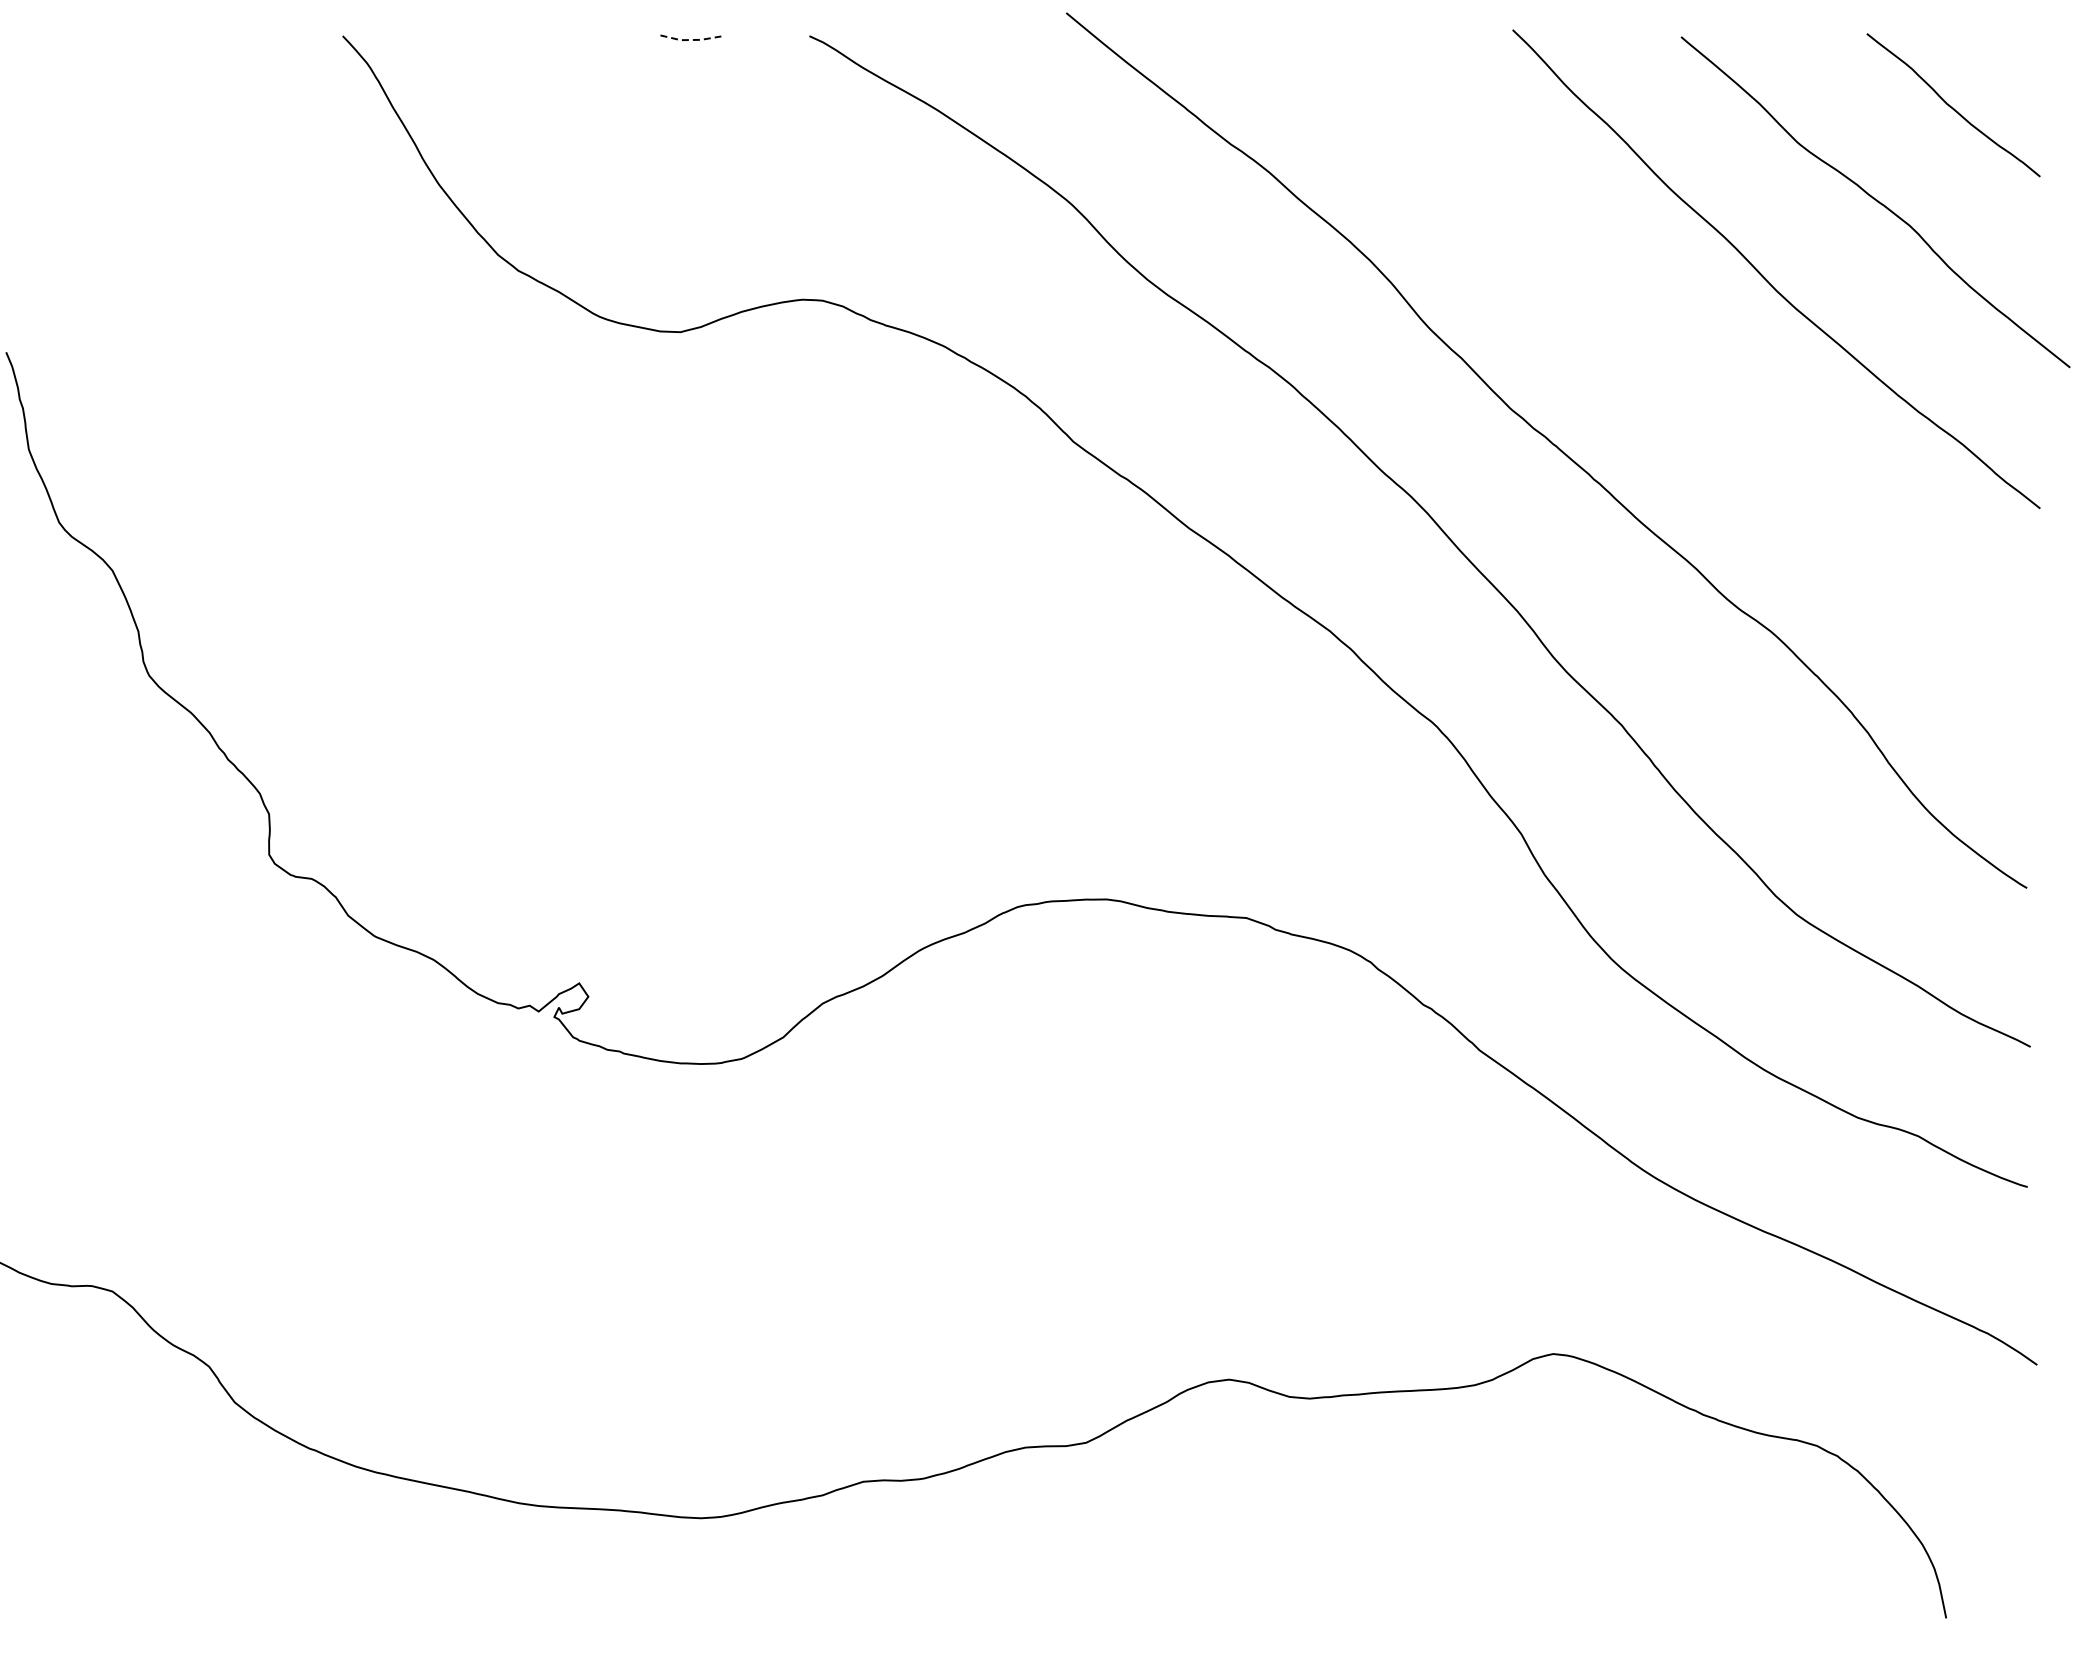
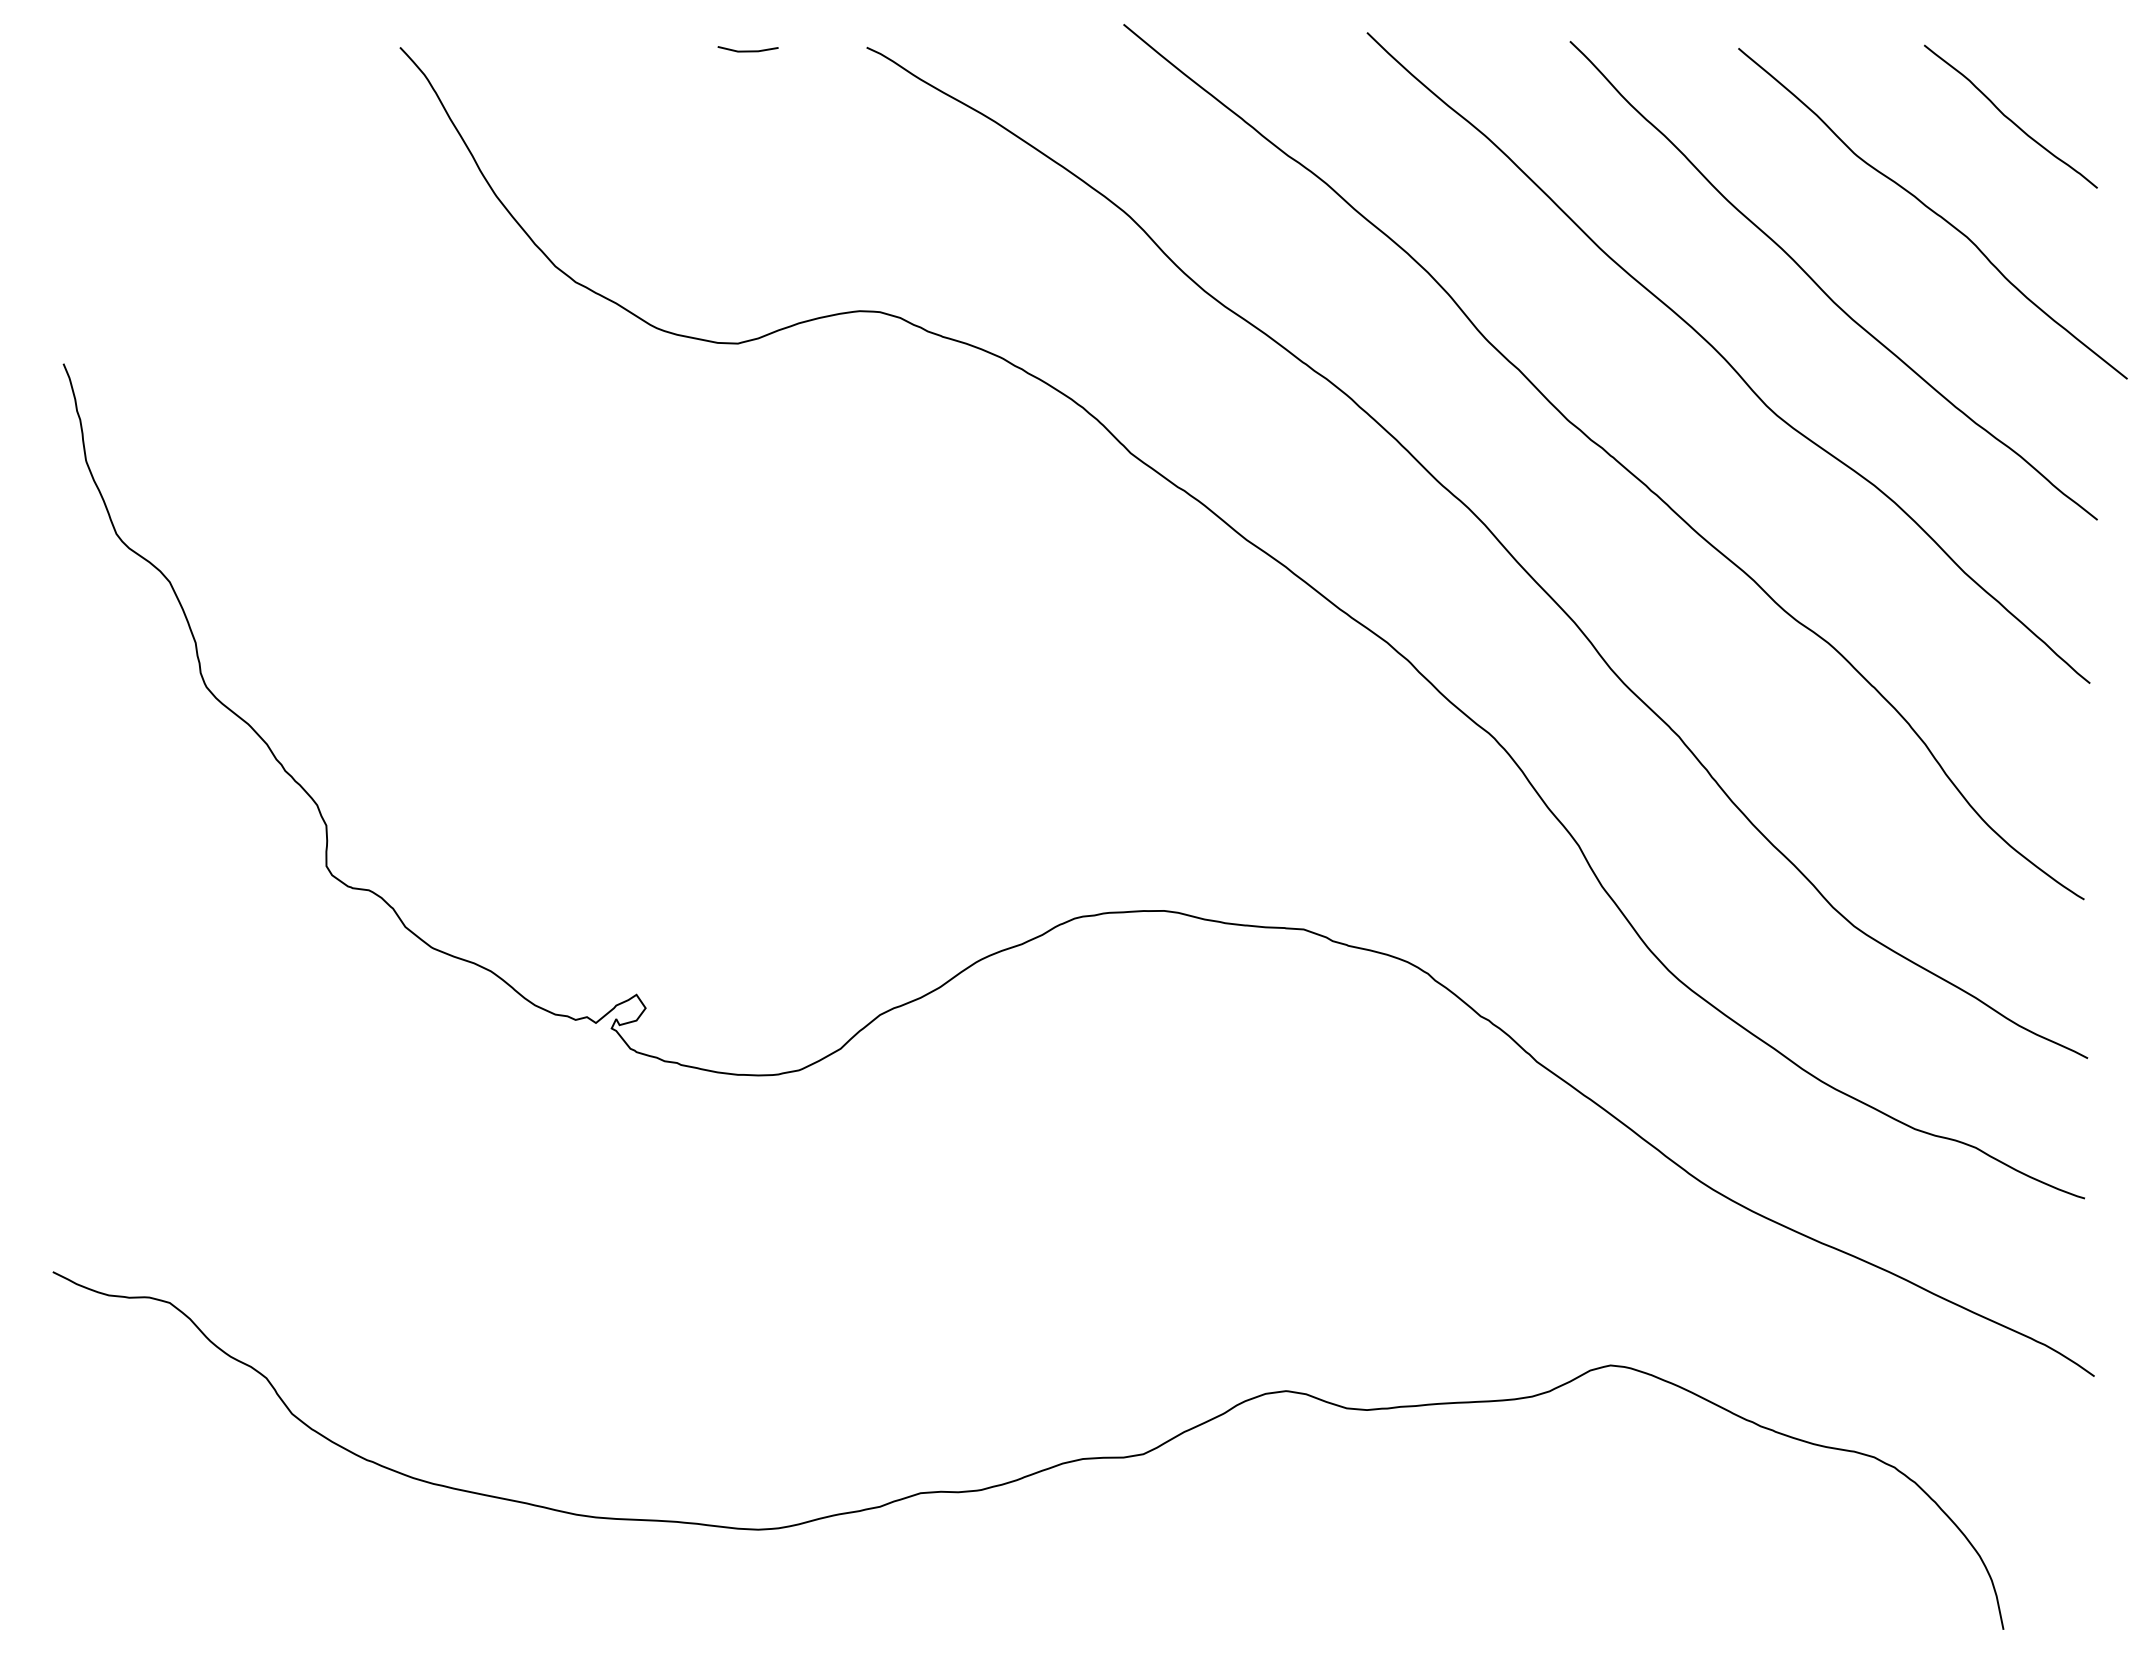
line: (691, 40) -> (748, 51), dashed -> solid
curve: (1669, 348) -> (1726, 359), added

